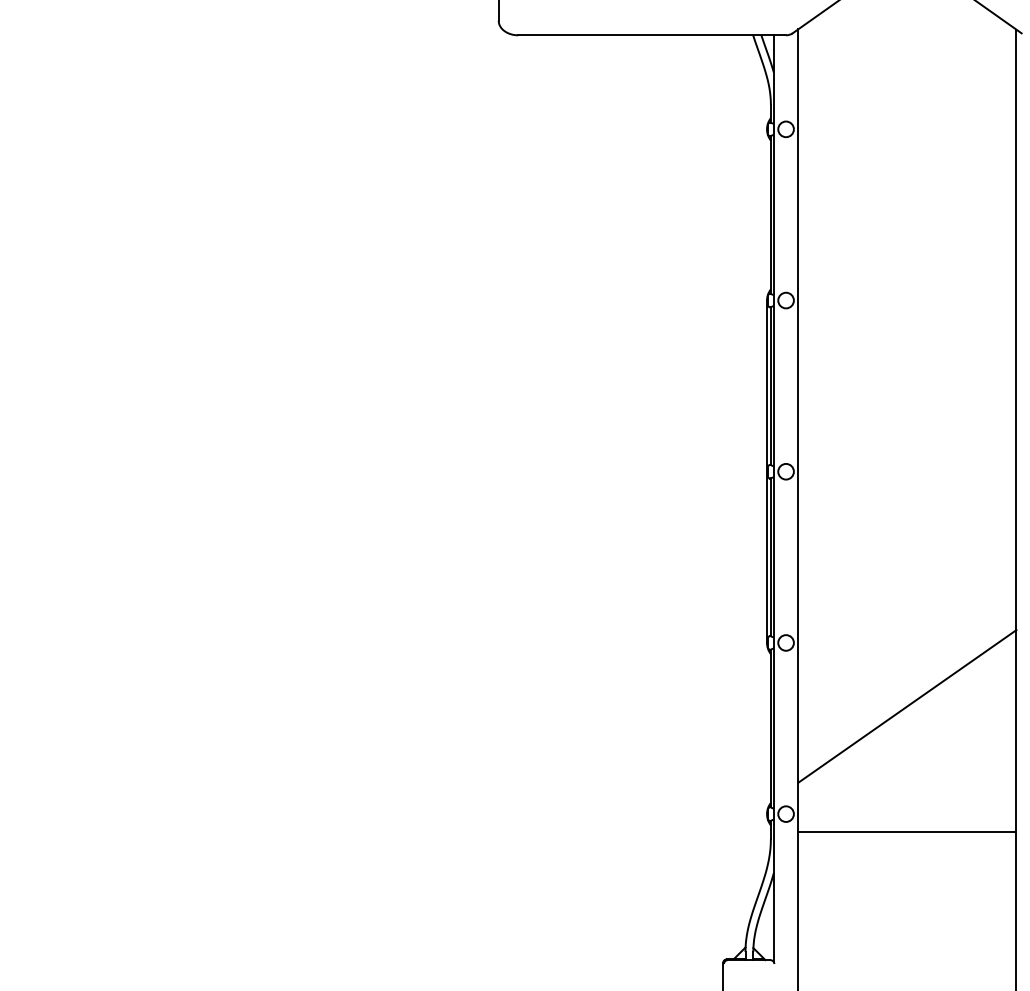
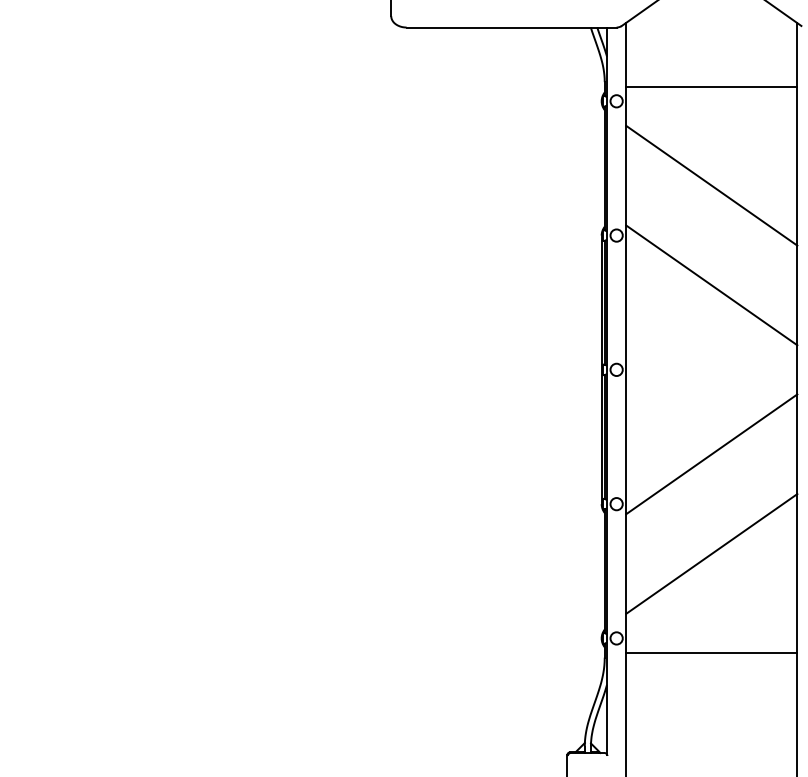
line: (907, 111) -> (711, 87), added
line: (907, 236) -> (711, 185), added
line: (907, 363) -> (711, 284), added
line: (907, 579) -> (711, 454), added

